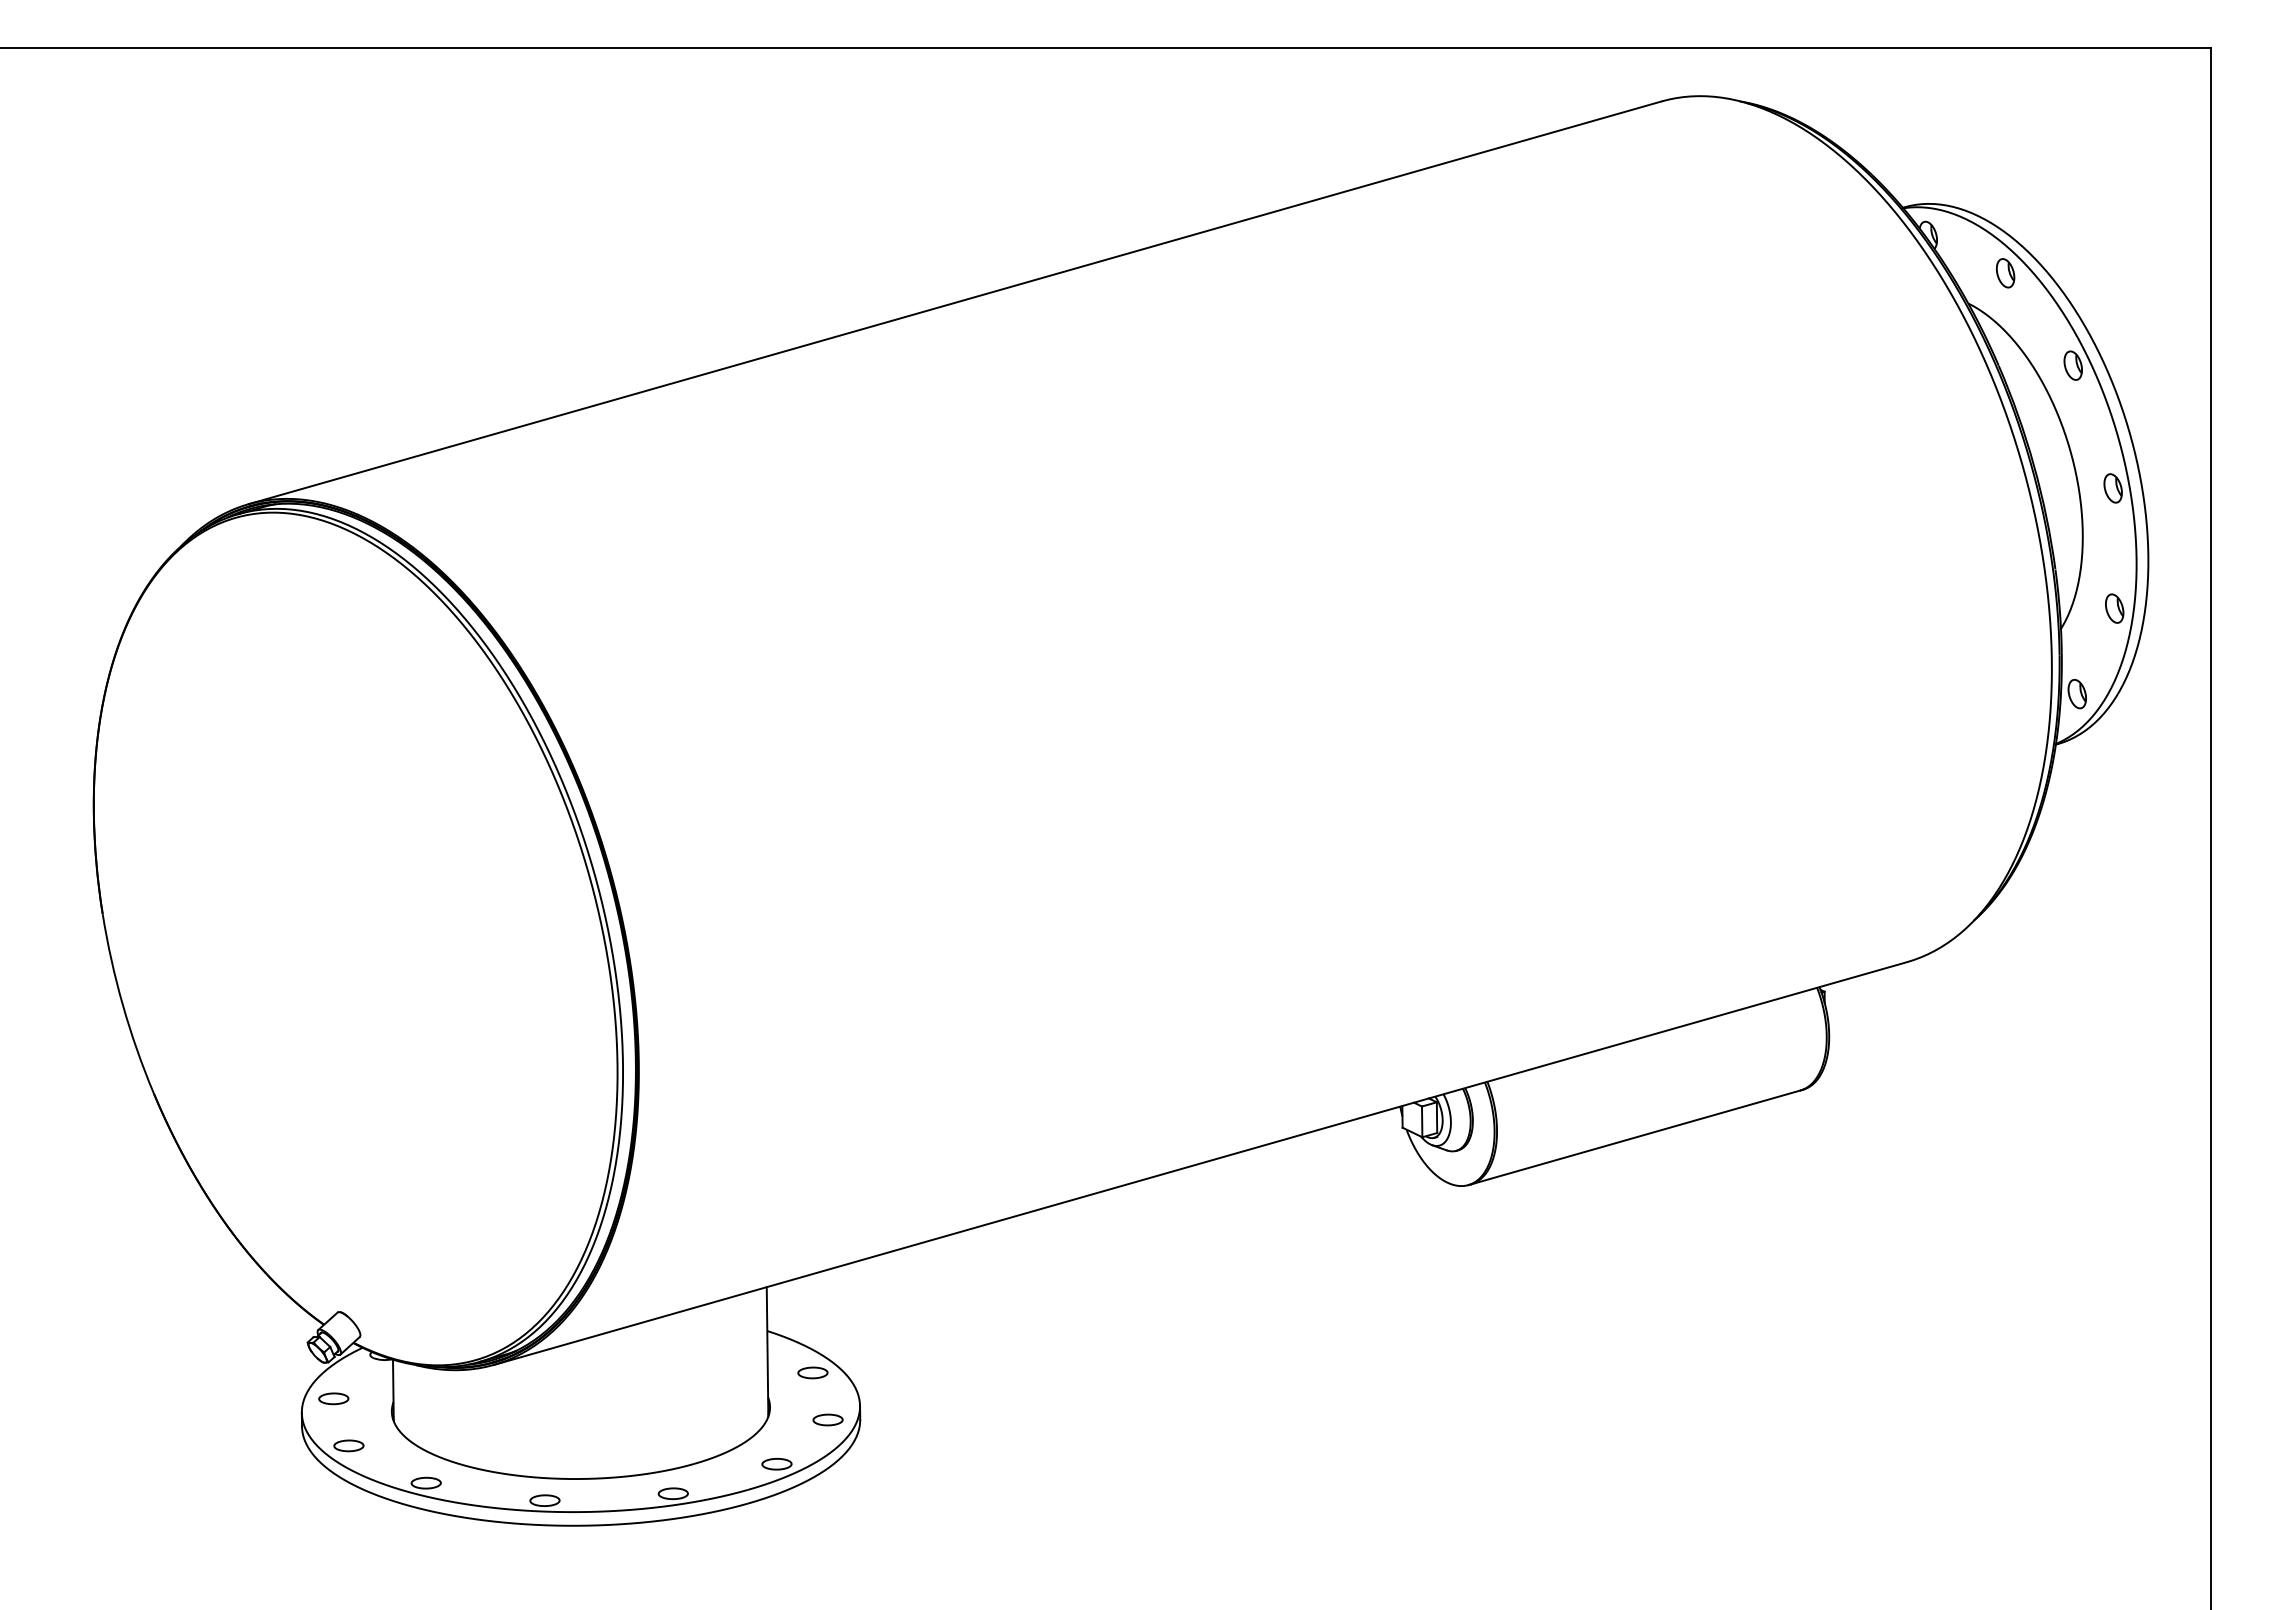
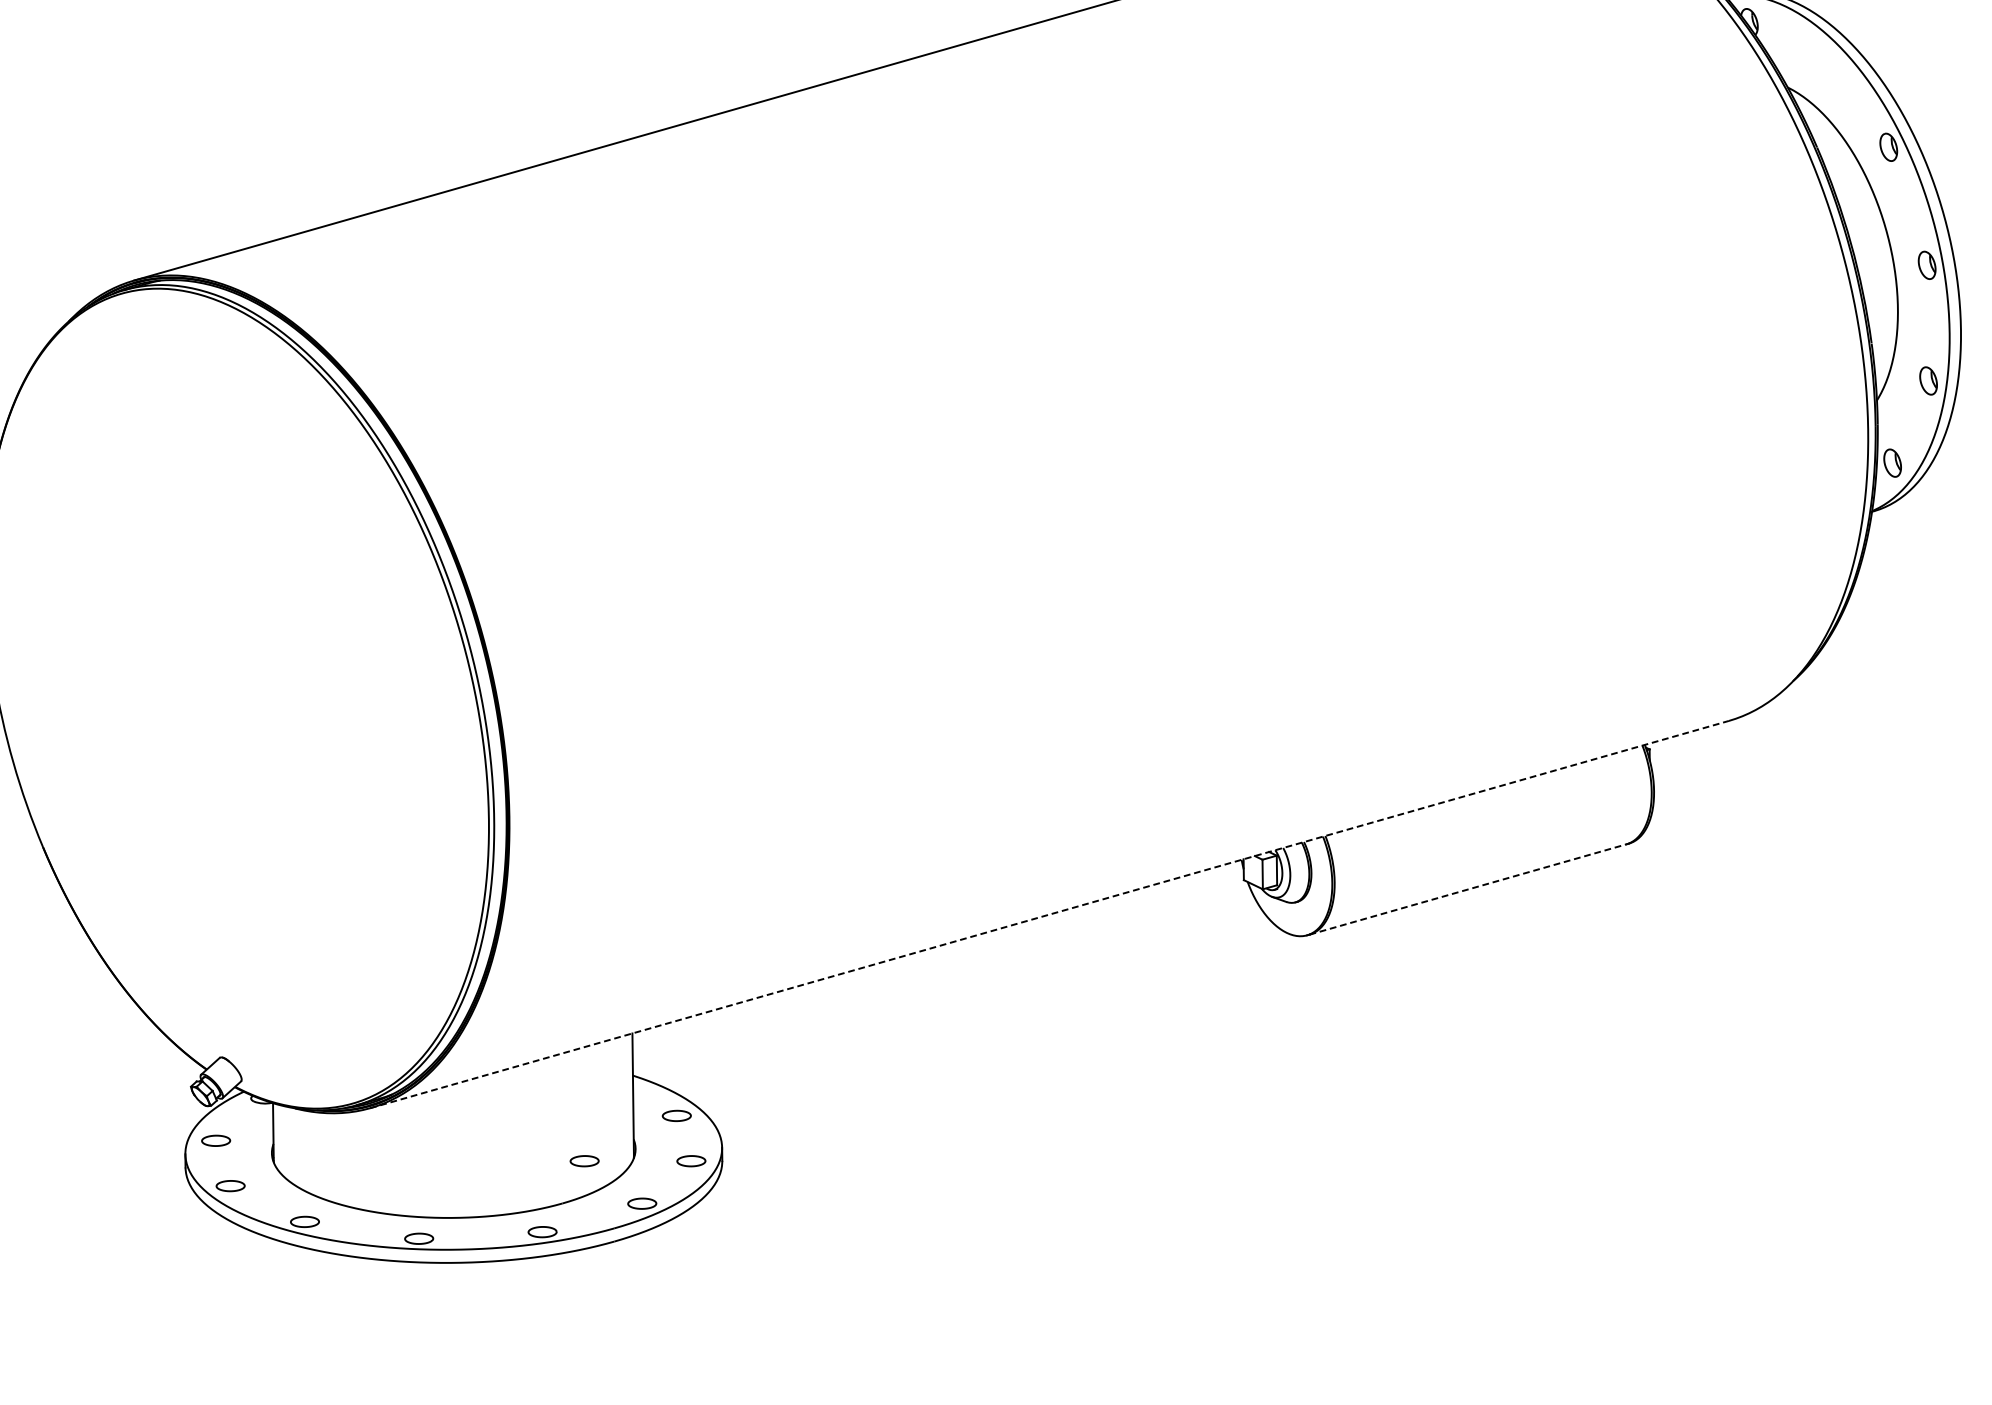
part: (2005, 273) -> (1823, 58), removed
line: (1636, 1137) -> (1468, 889), solid -> dashed
line: (1200, 1163) -> (1049, 914), solid -> dashed
part: (716, 1419) -> (584, 1160), added

